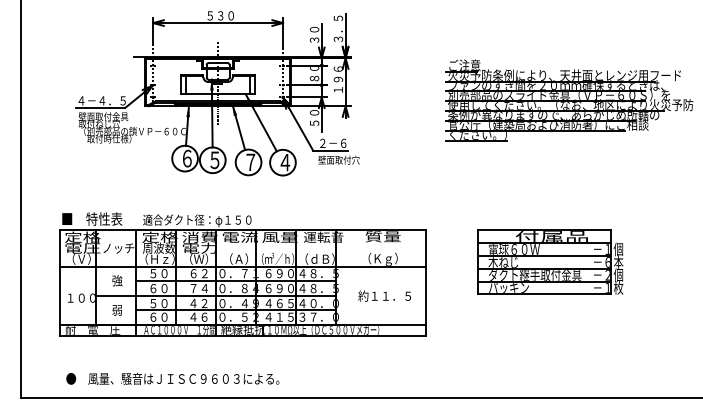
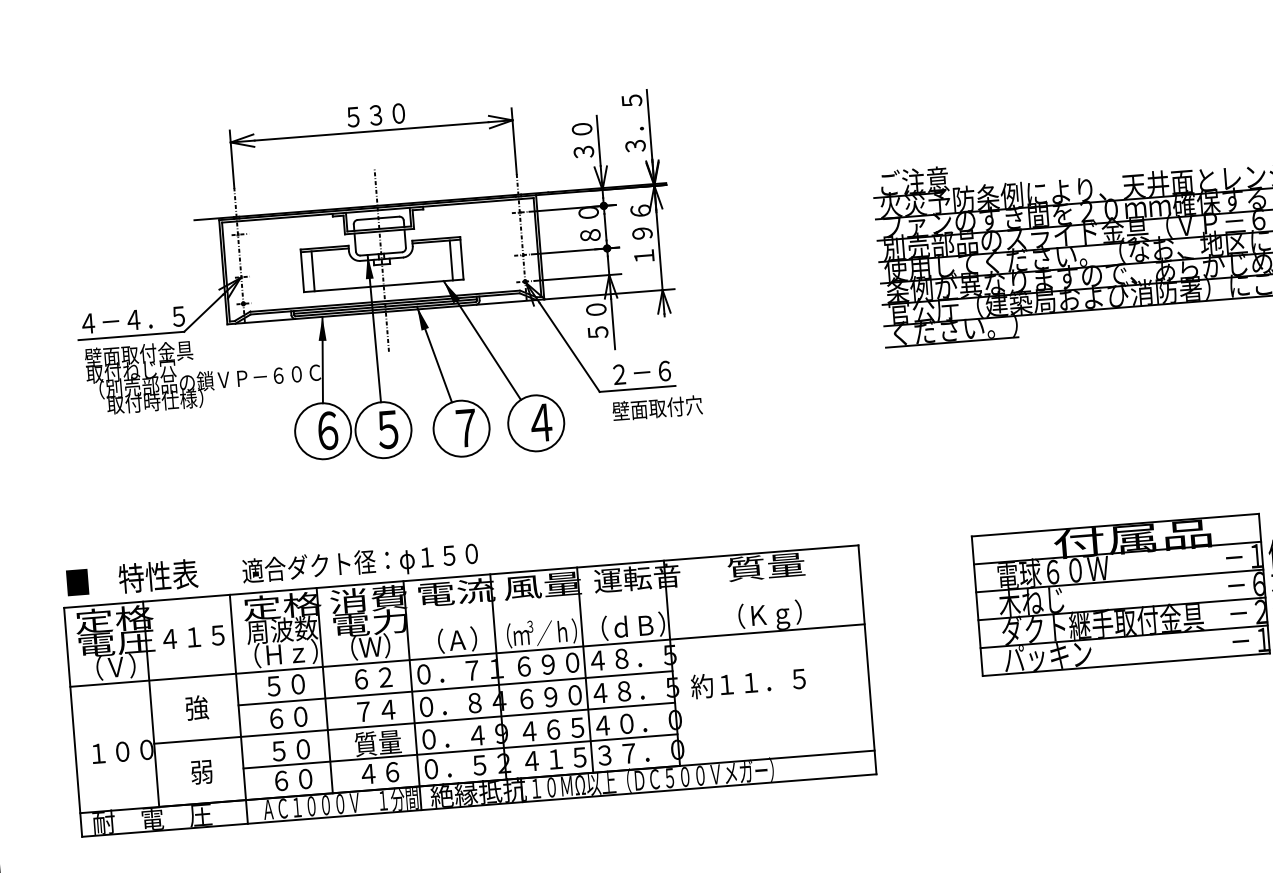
text: (118, 248) -> (193, 637), ノッチ -> ４１５
text: (384, 295) -> (747, 681), moved
text: (198, 302) -> (376, 741), ４２ -> 質量

